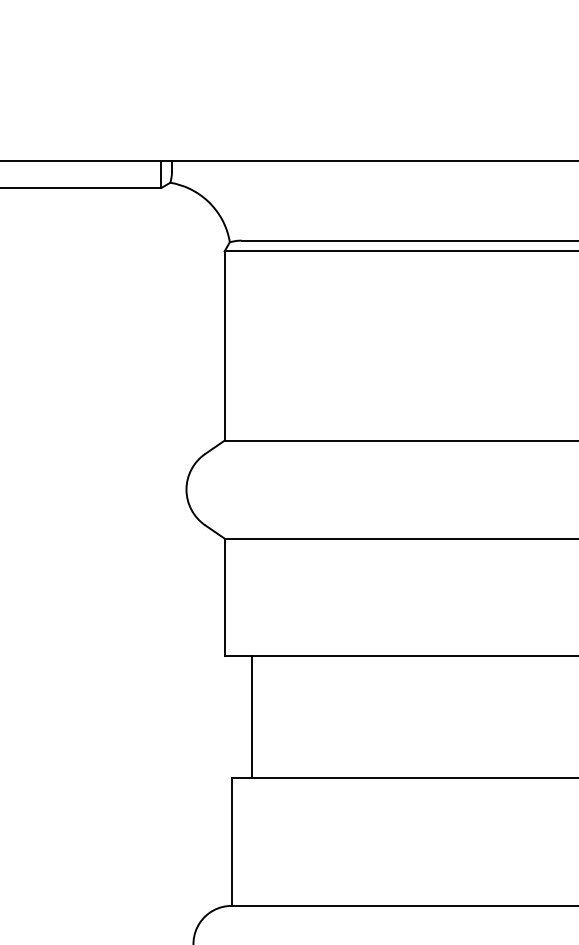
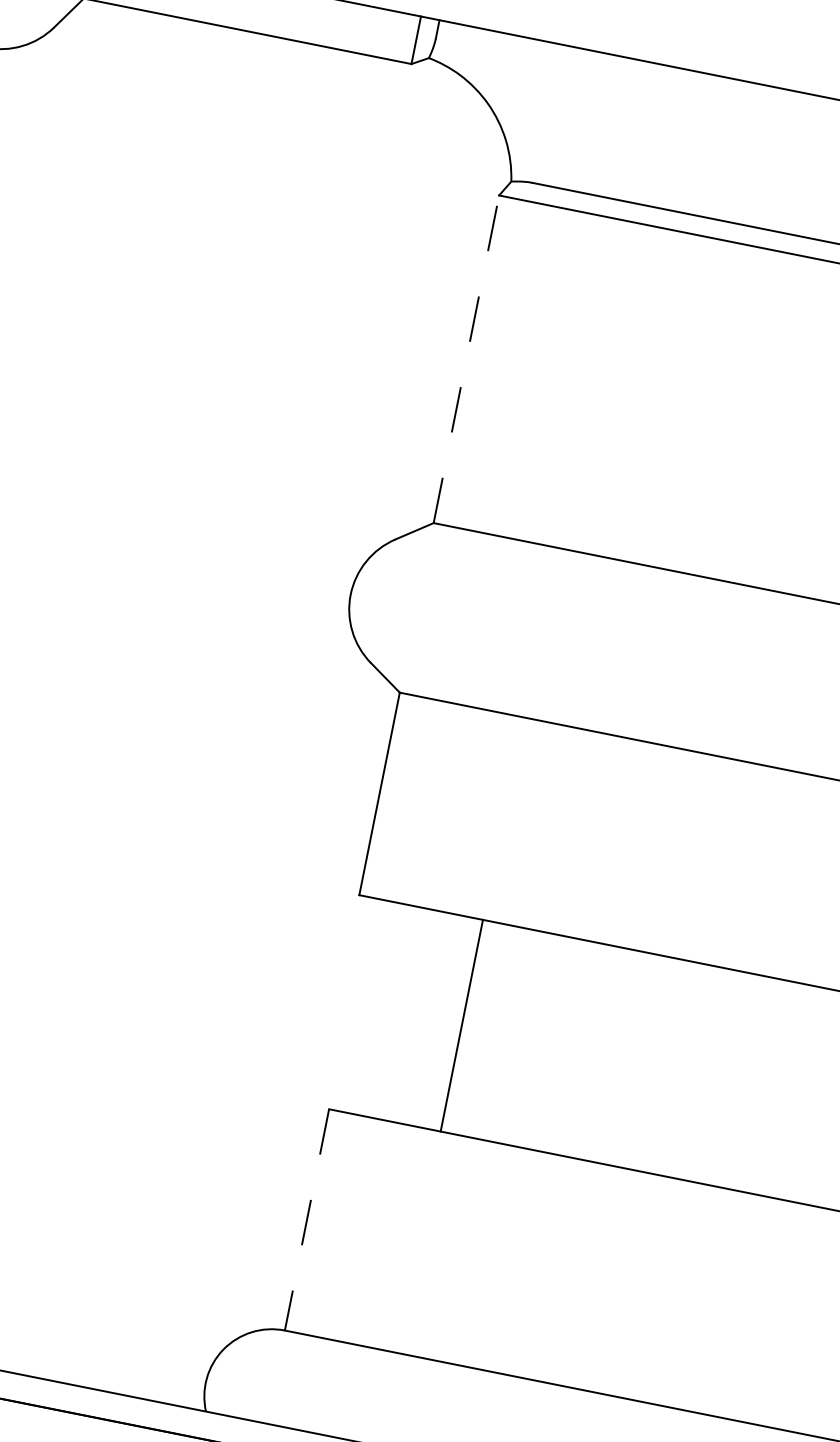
line: (224, 345) -> (466, 358), solid -> dashed
line: (252, 716) -> (462, 1025), moved
line: (231, 841) -> (306, 1219), solid -> dashed

